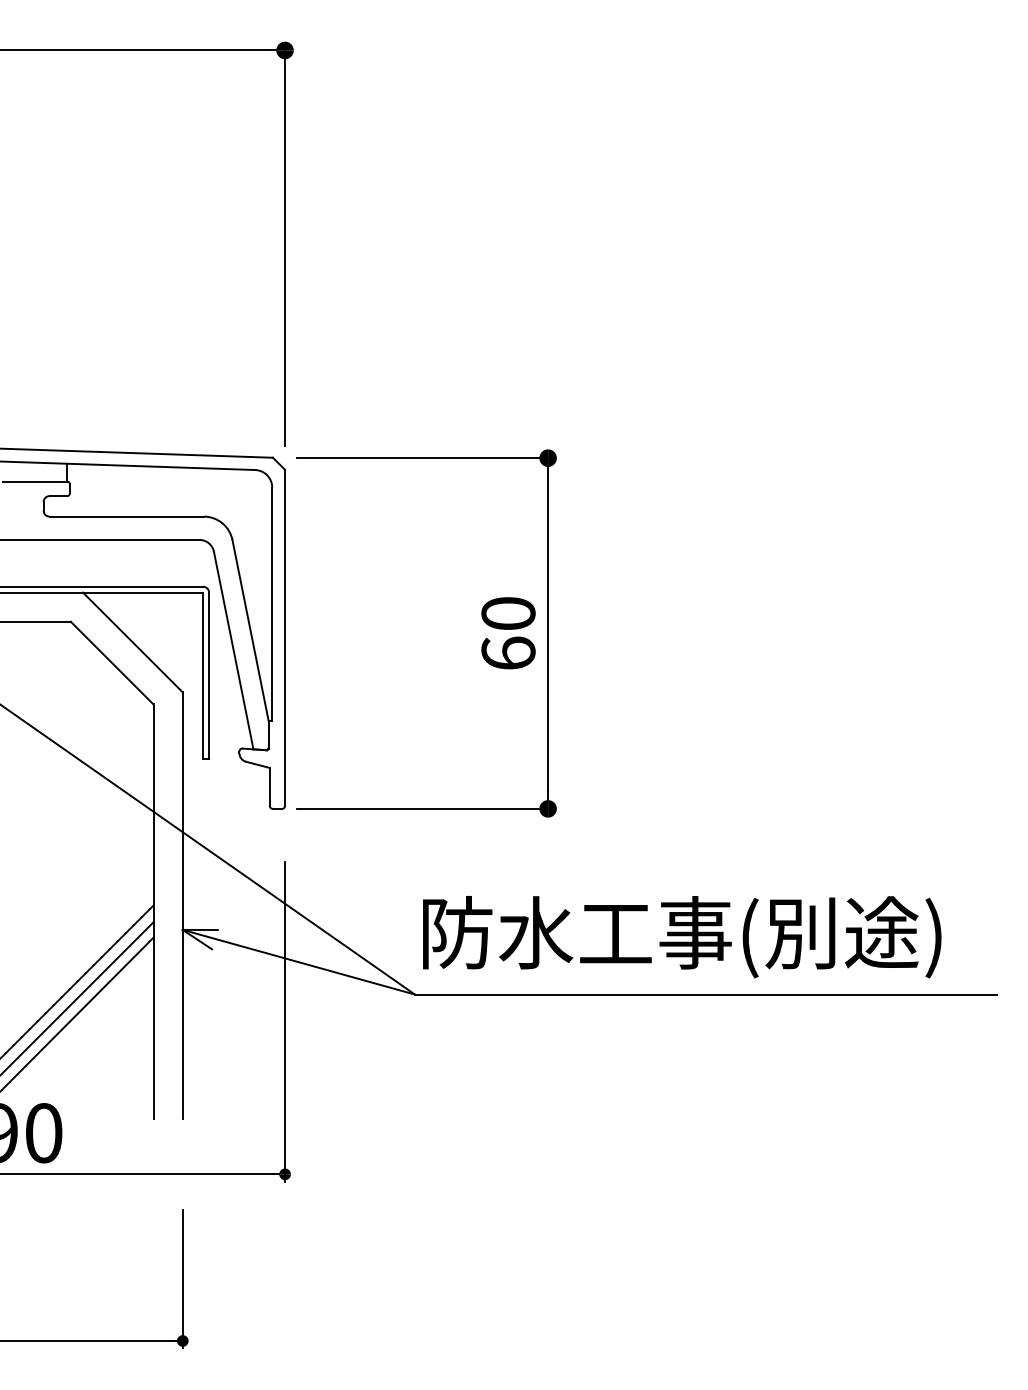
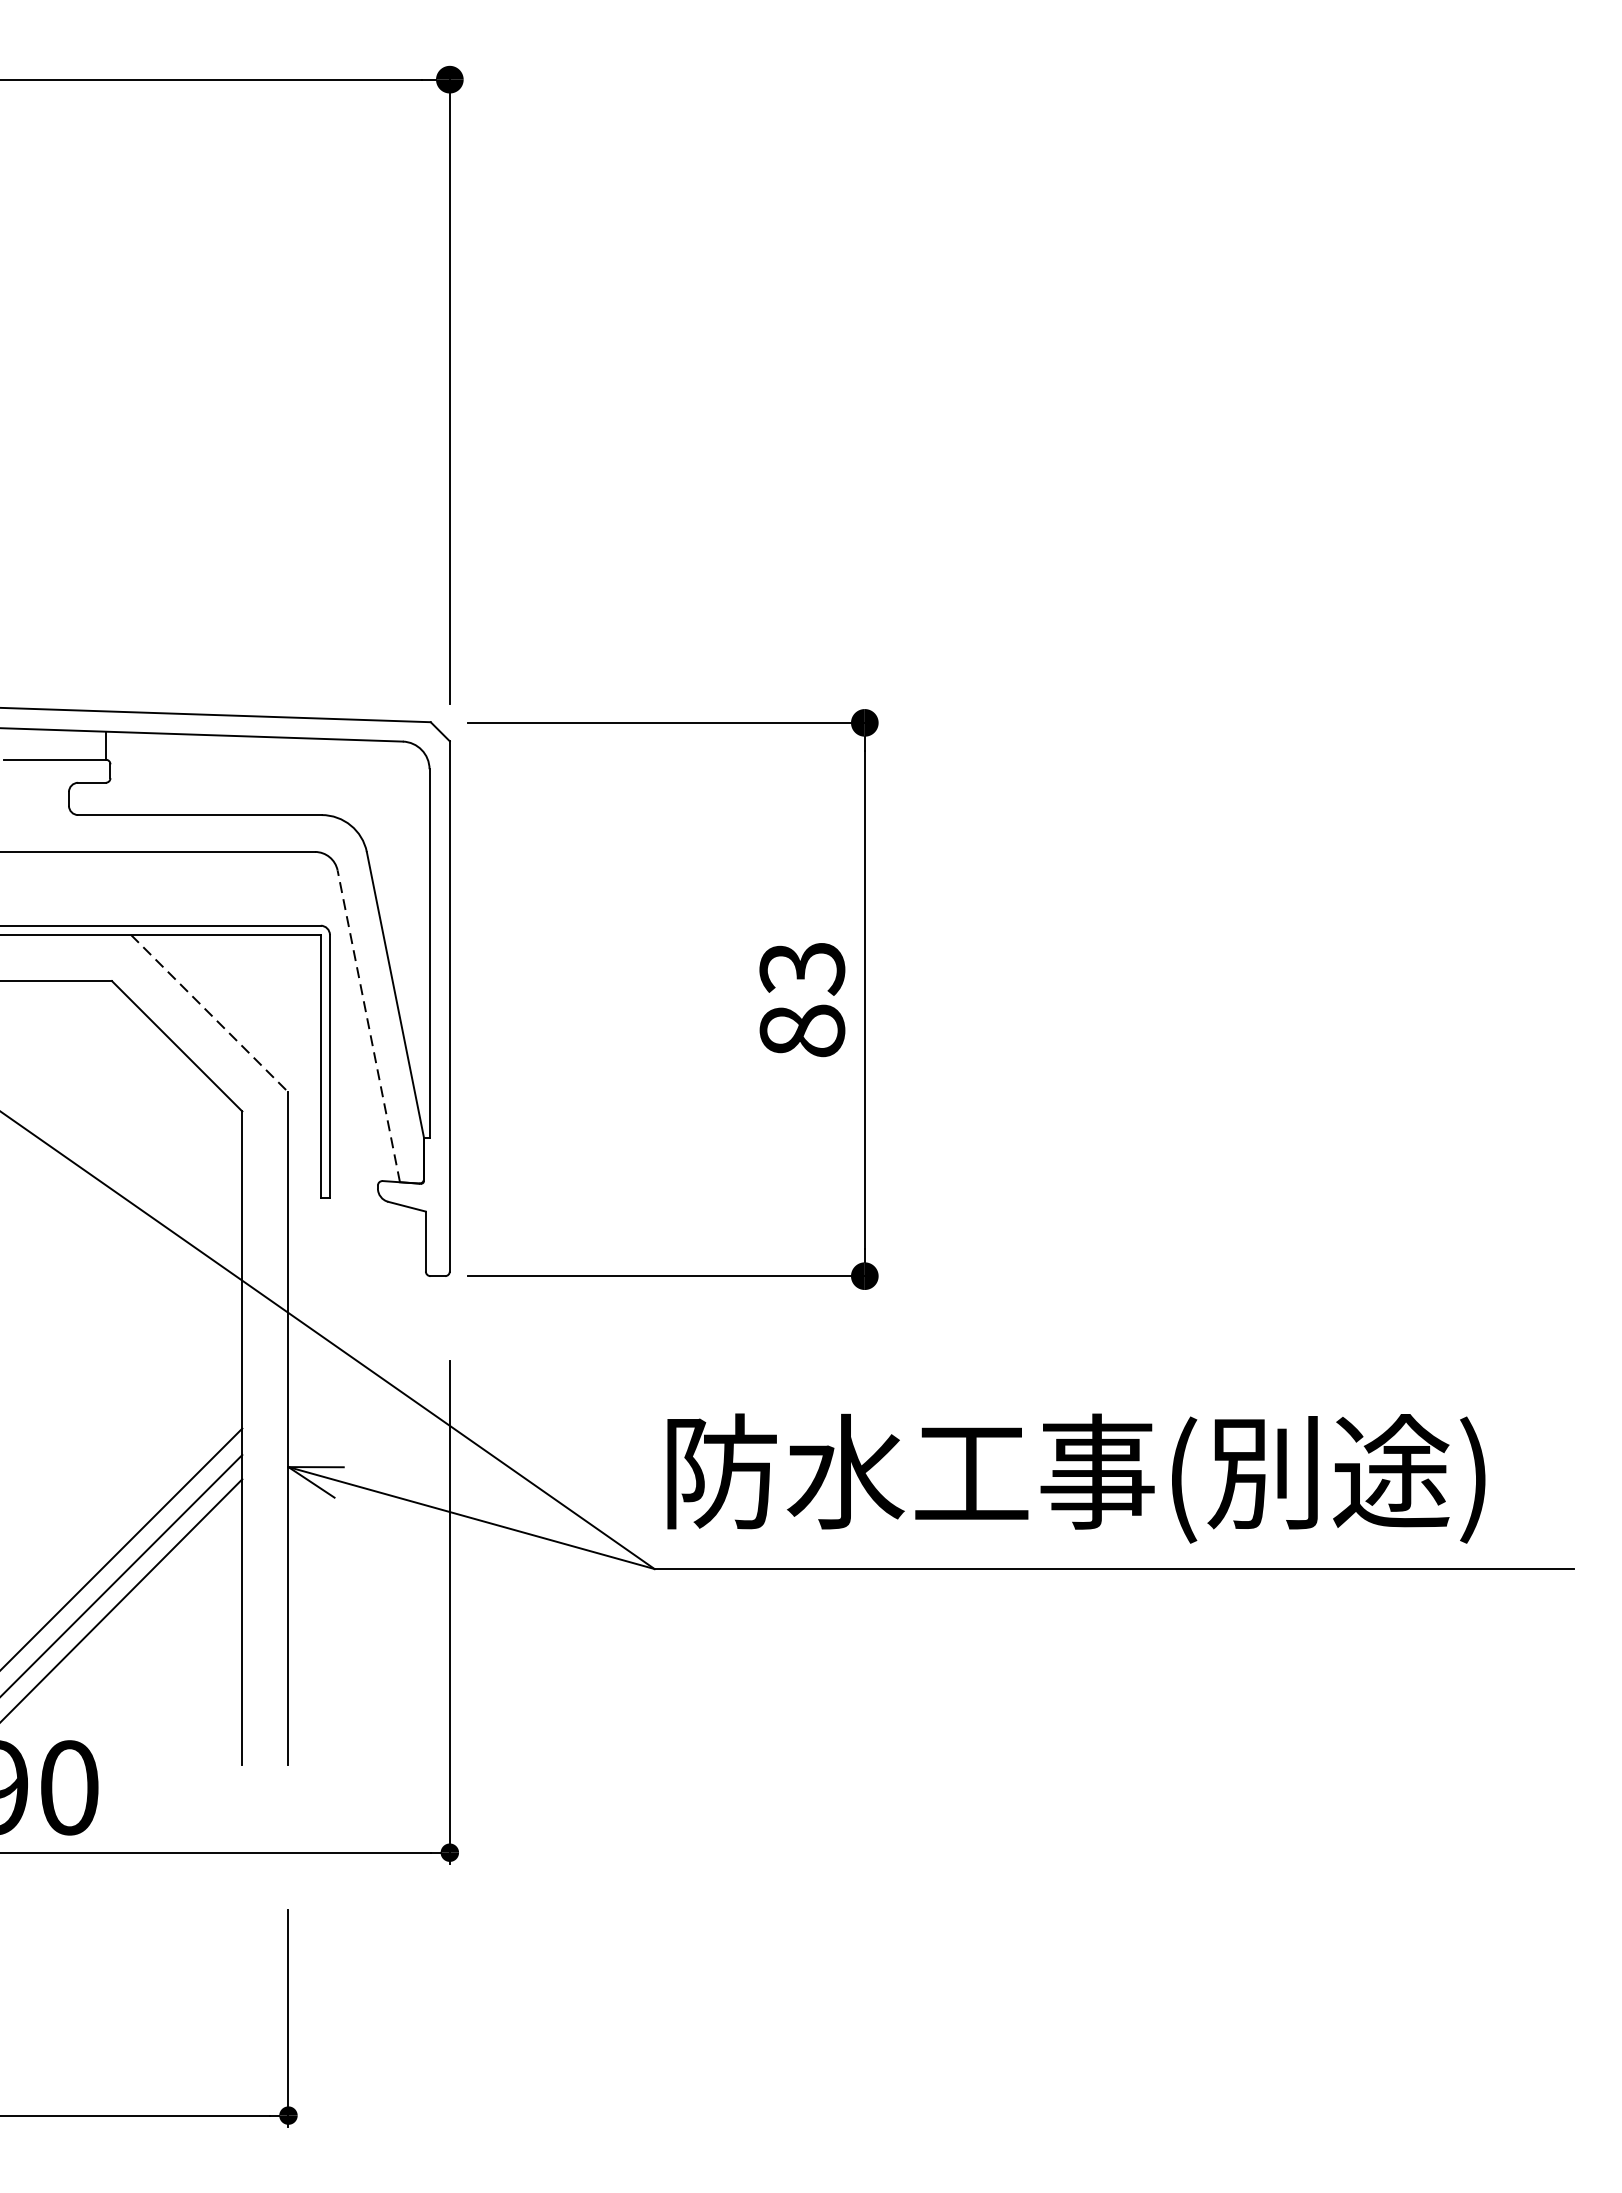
text: (508, 633) -> (802, 999), 60 -> 83
line: (132, 642) -> (209, 1013), solid -> dashed
line: (233, 650) -> (368, 1026), solid -> dashed

